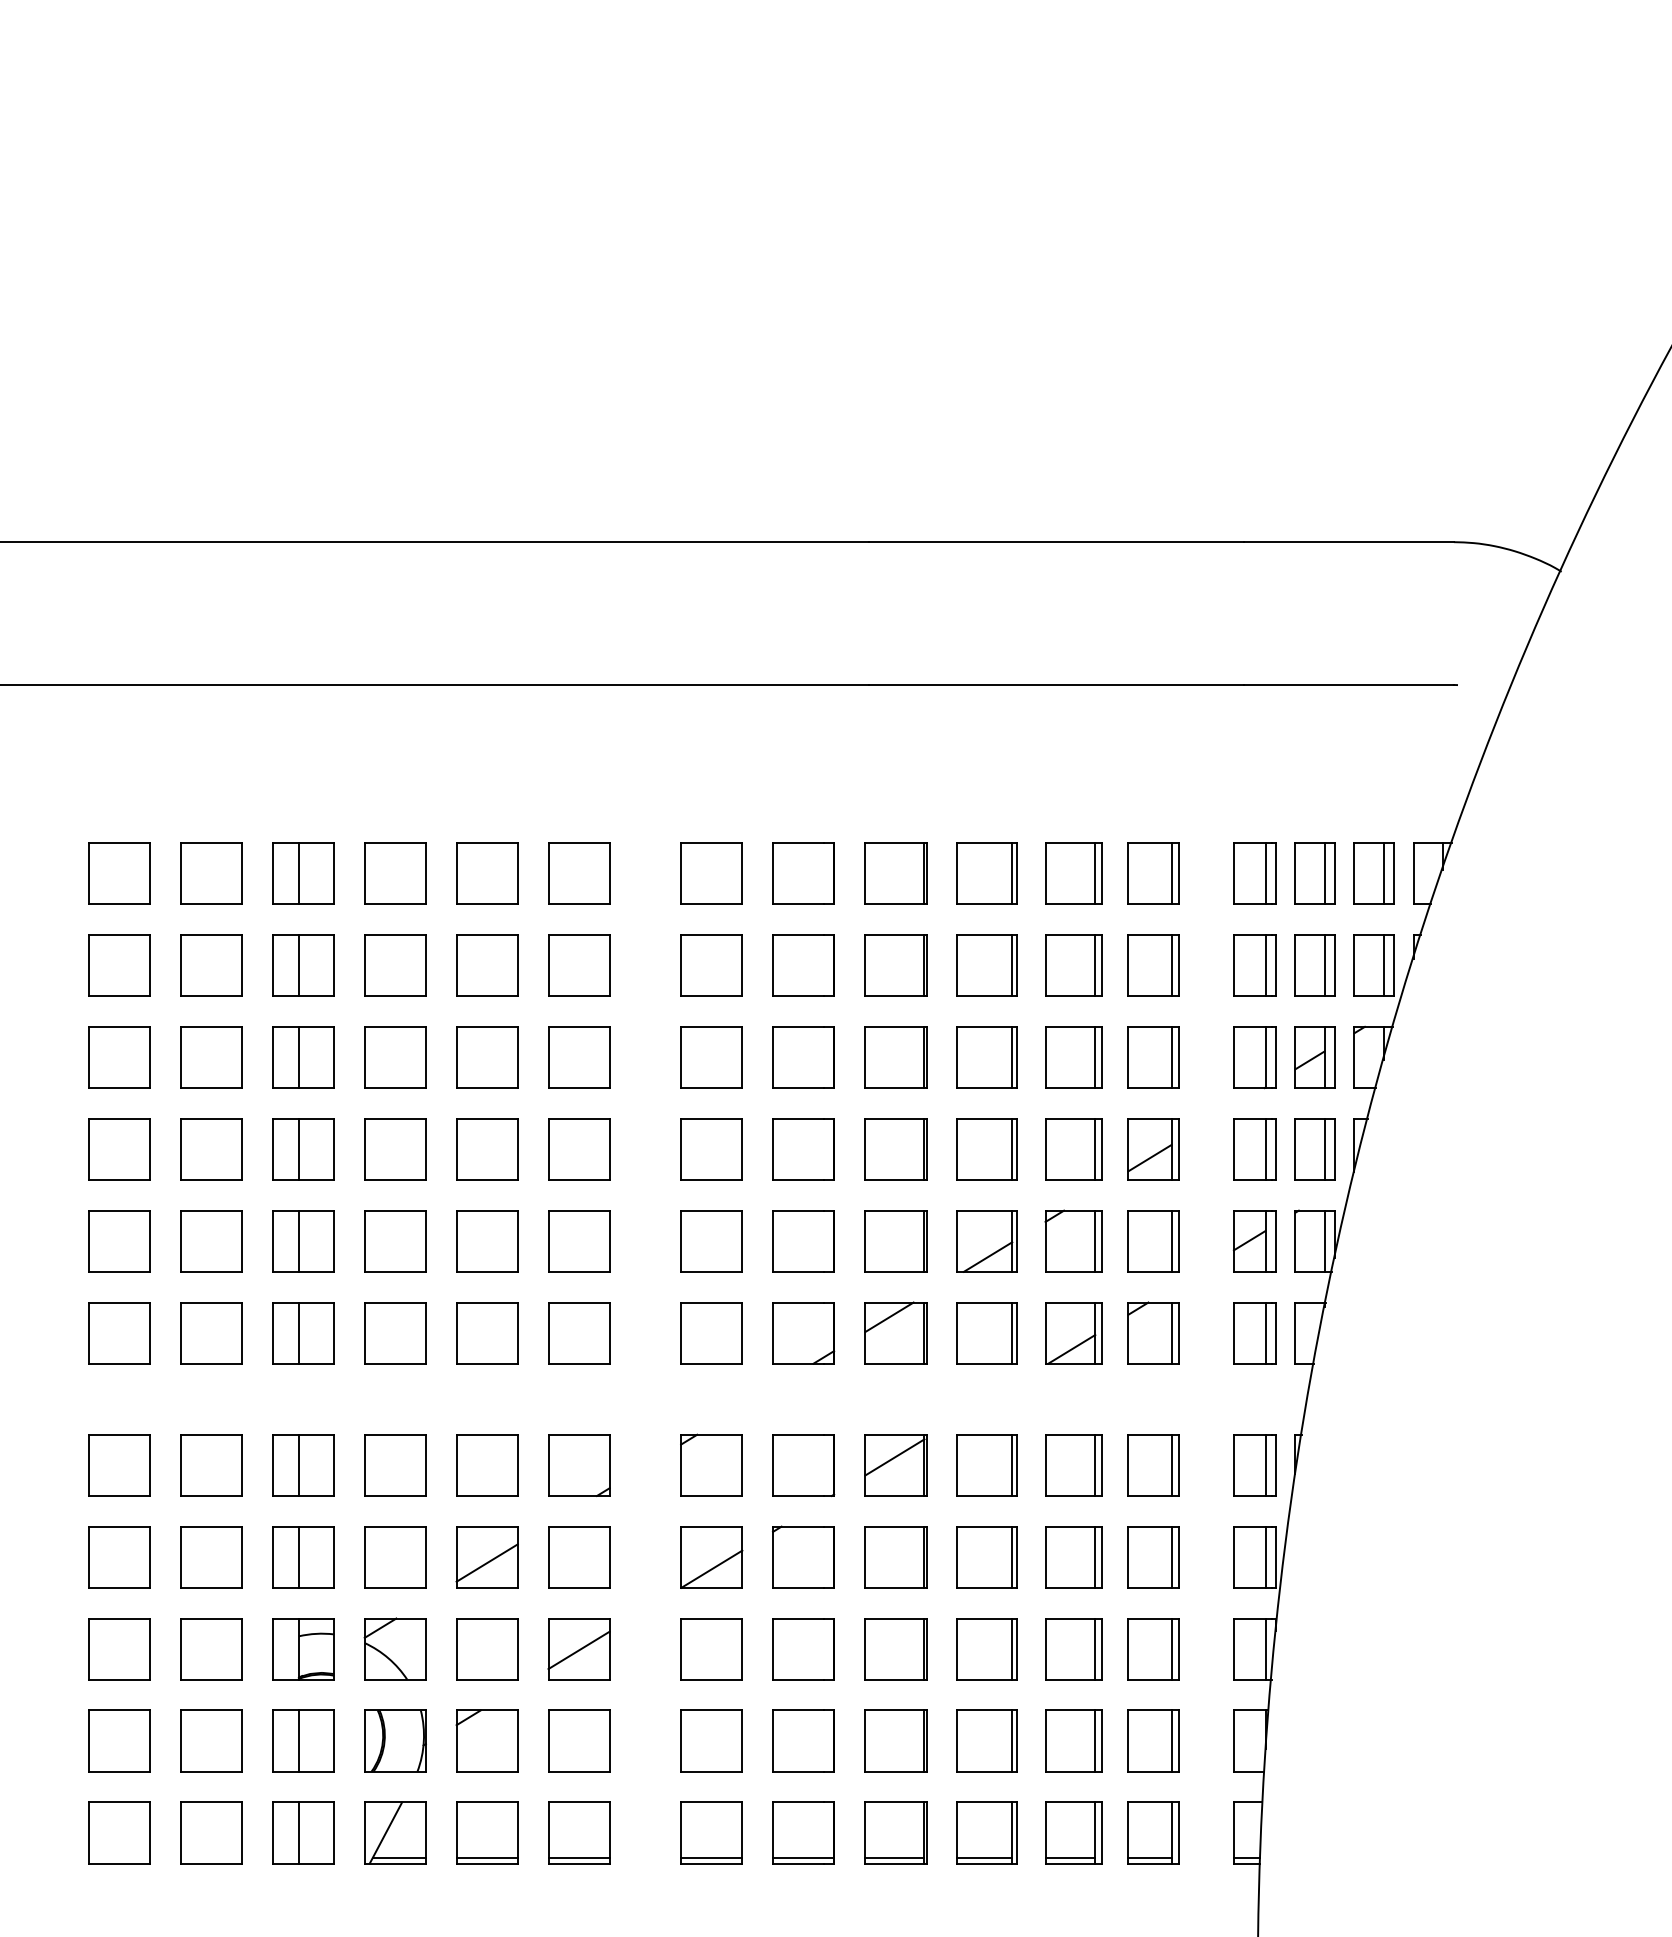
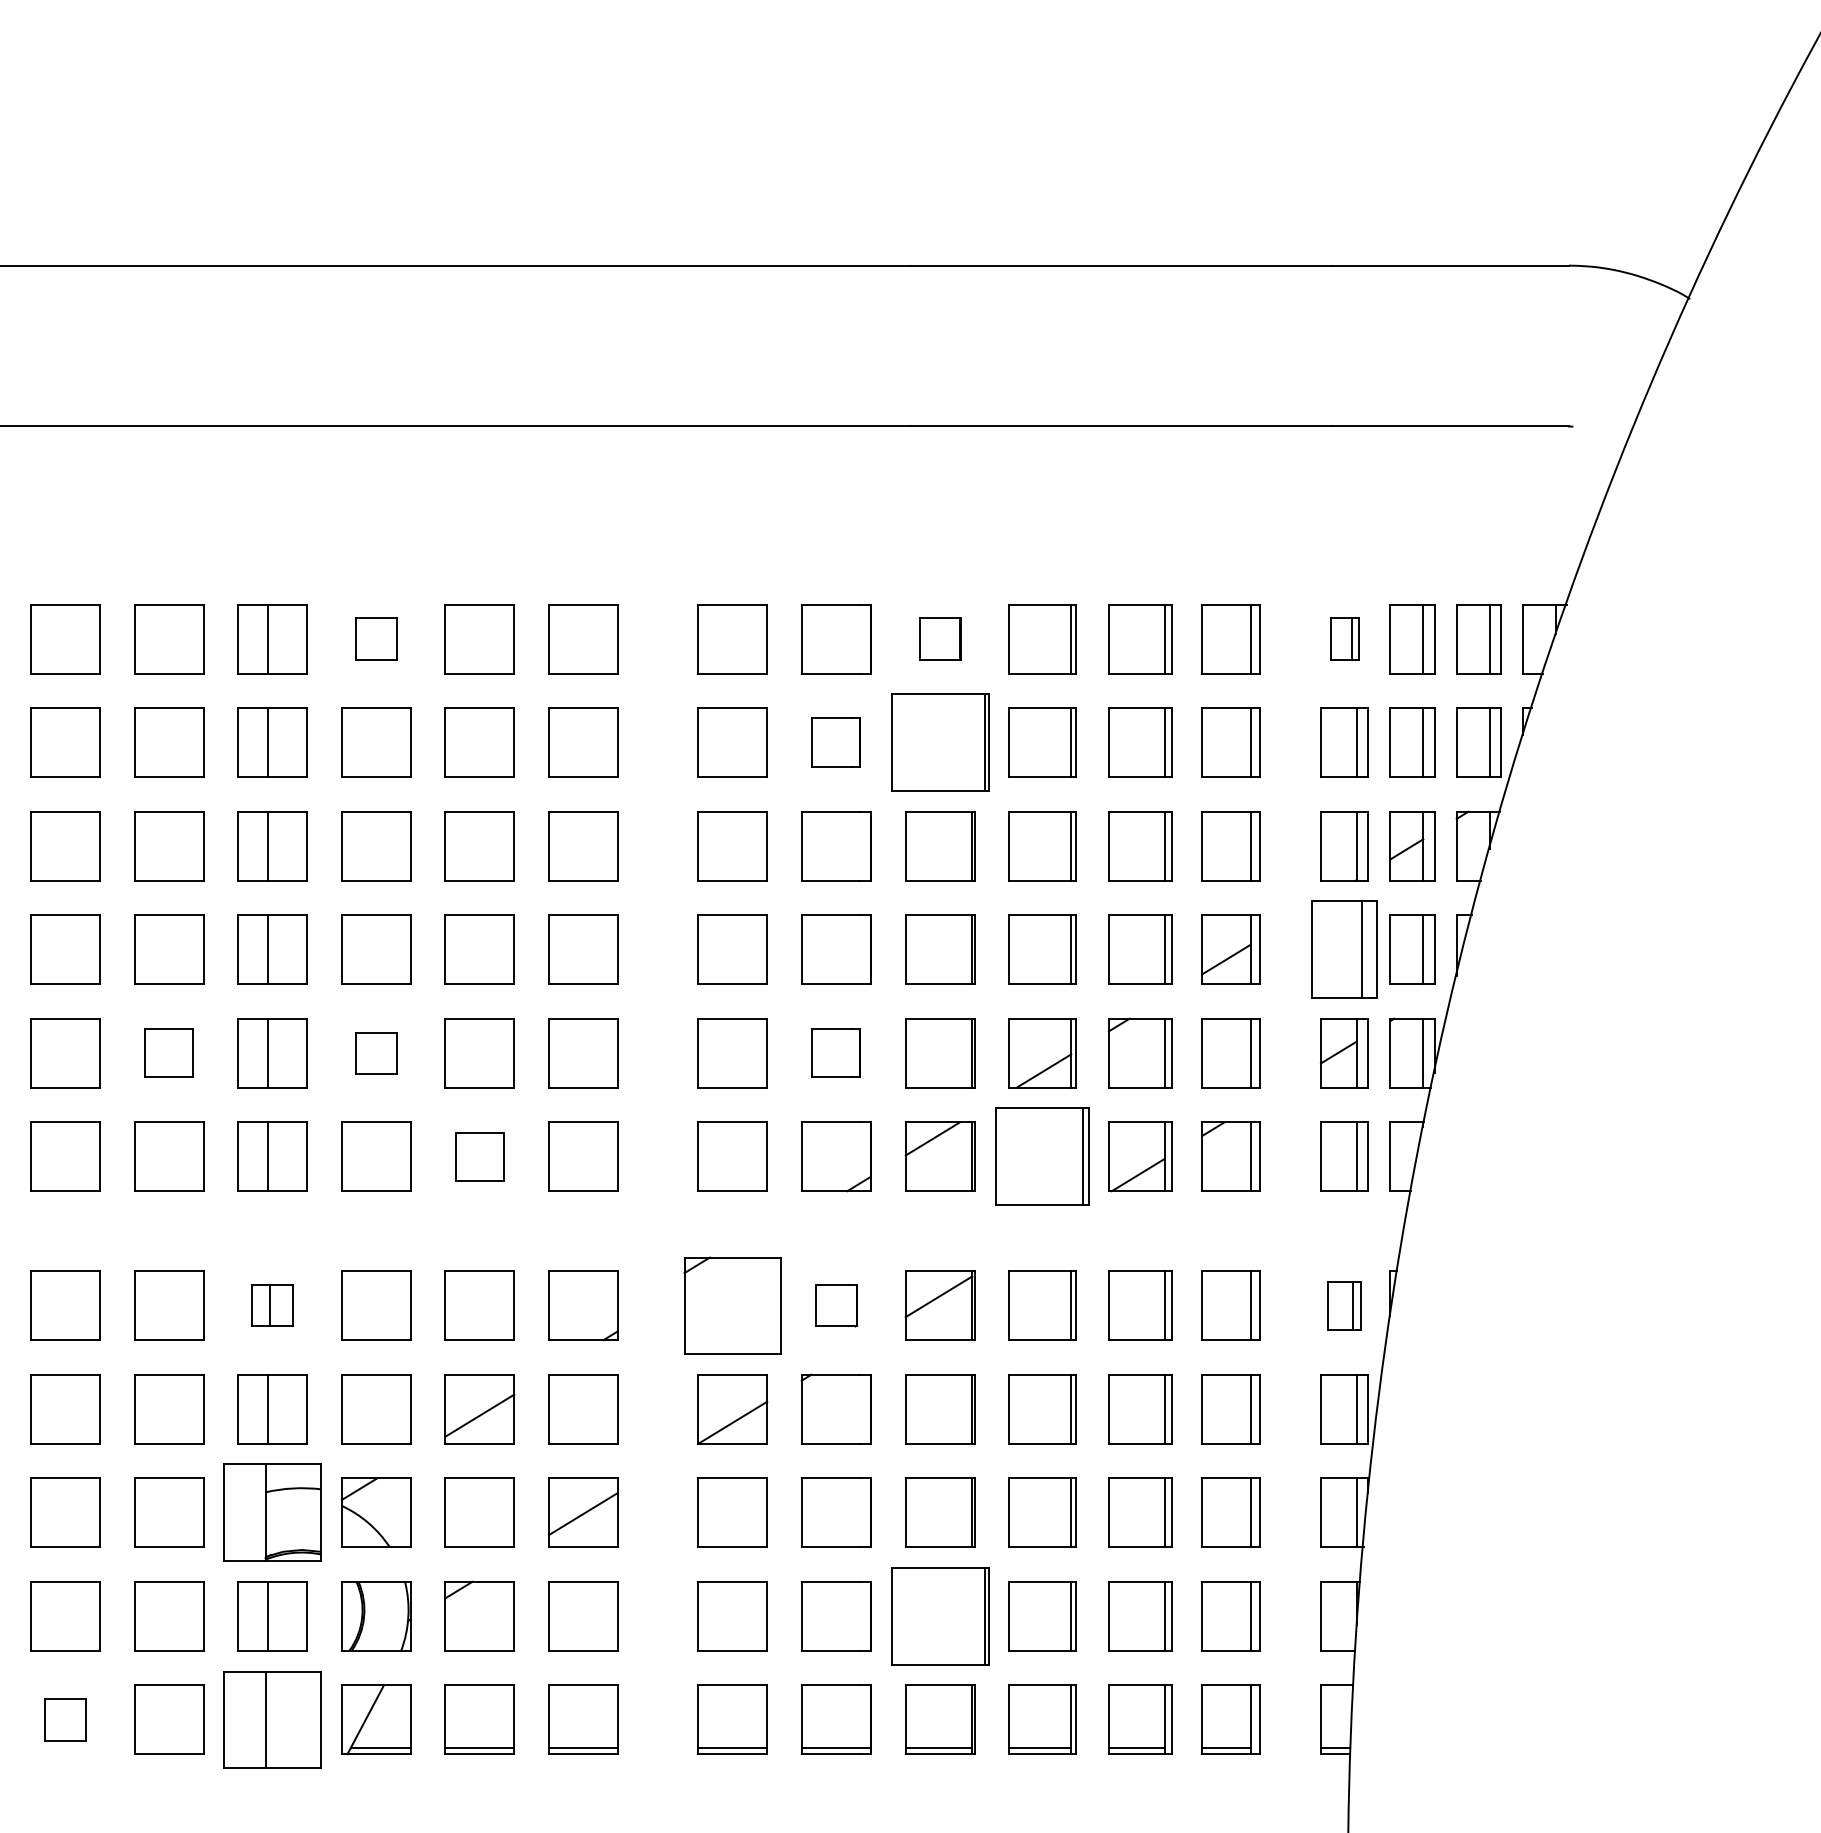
part: (395, 873) -> (376, 638), size x0.6
part: (895, 873) -> (939, 638), size x0.6
part: (1254, 873) -> (1344, 638), size x0.6
part: (803, 965) -> (836, 742), size x0.7
part: (895, 965) -> (939, 742), size x1.4
part: (1254, 1149) -> (1344, 949), size x1.4
part: (211, 1241) -> (169, 1053), size x0.7
part: (395, 1241) -> (376, 1053), size x0.6
part: (803, 1241) -> (836, 1053), size x0.7
part: (487, 1333) -> (480, 1157), size x0.7
part: (986, 1333) -> (1042, 1157), size x1.4
part: (711, 1464) -> (732, 1304), size x1.4
part: (303, 1465) -> (272, 1305), size x0.6
part: (803, 1465) -> (836, 1305), size x0.6
part: (1254, 1465) -> (1344, 1305), size x0.7
part: (303, 1649) -> (272, 1513), size x1.4
part: (895, 1740) -> (939, 1615), size x1.4
part: (119, 1832) -> (65, 1719), size x0.6
part: (303, 1832) -> (272, 1719), size x1.4

